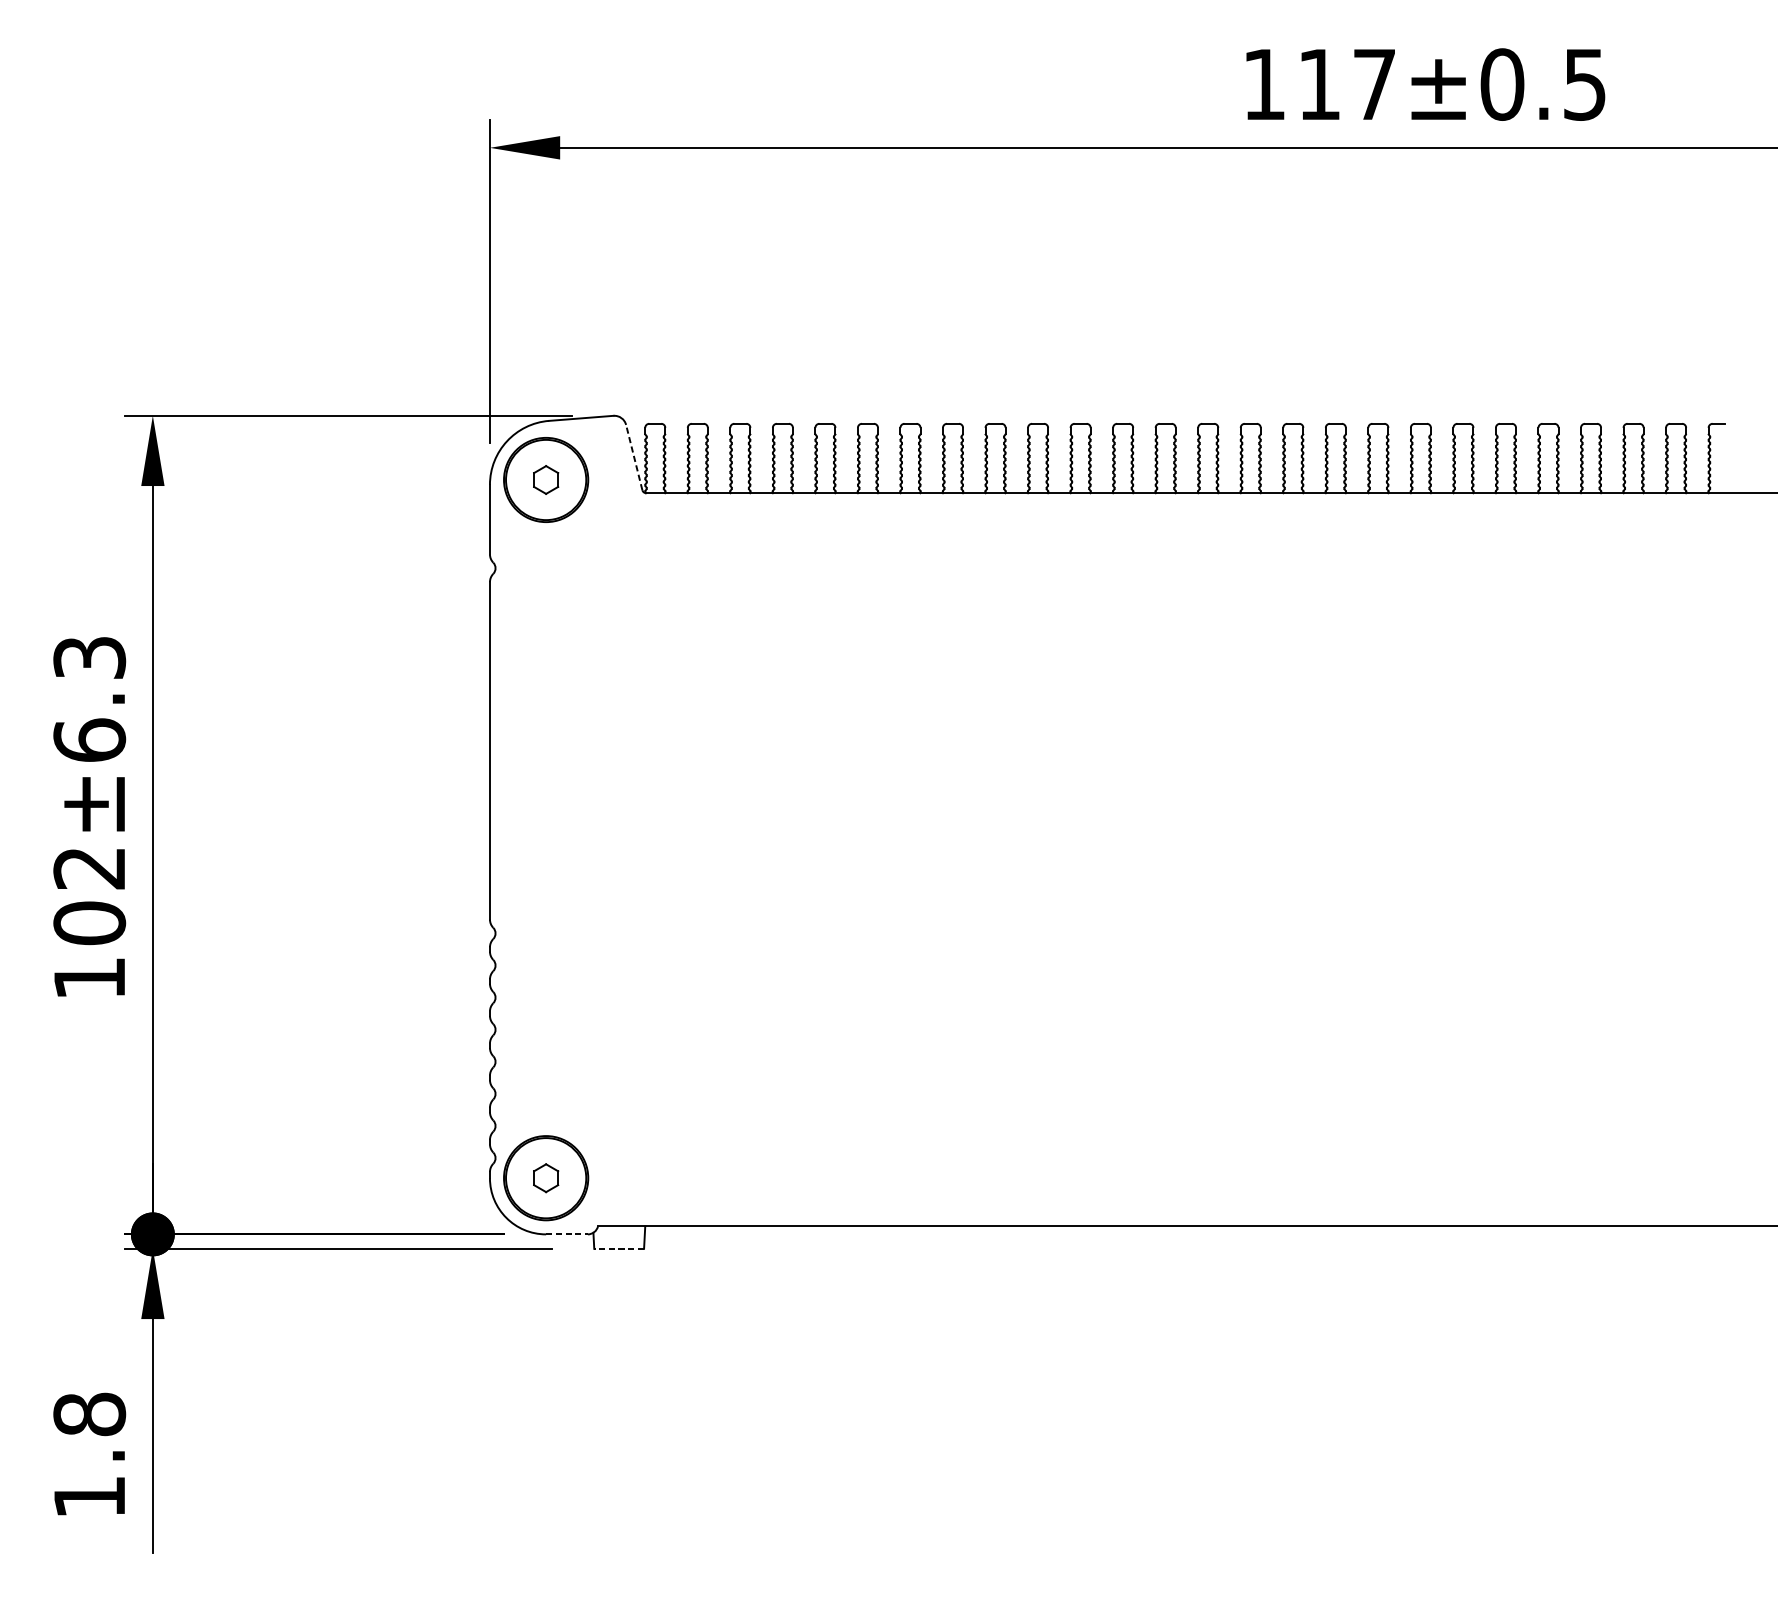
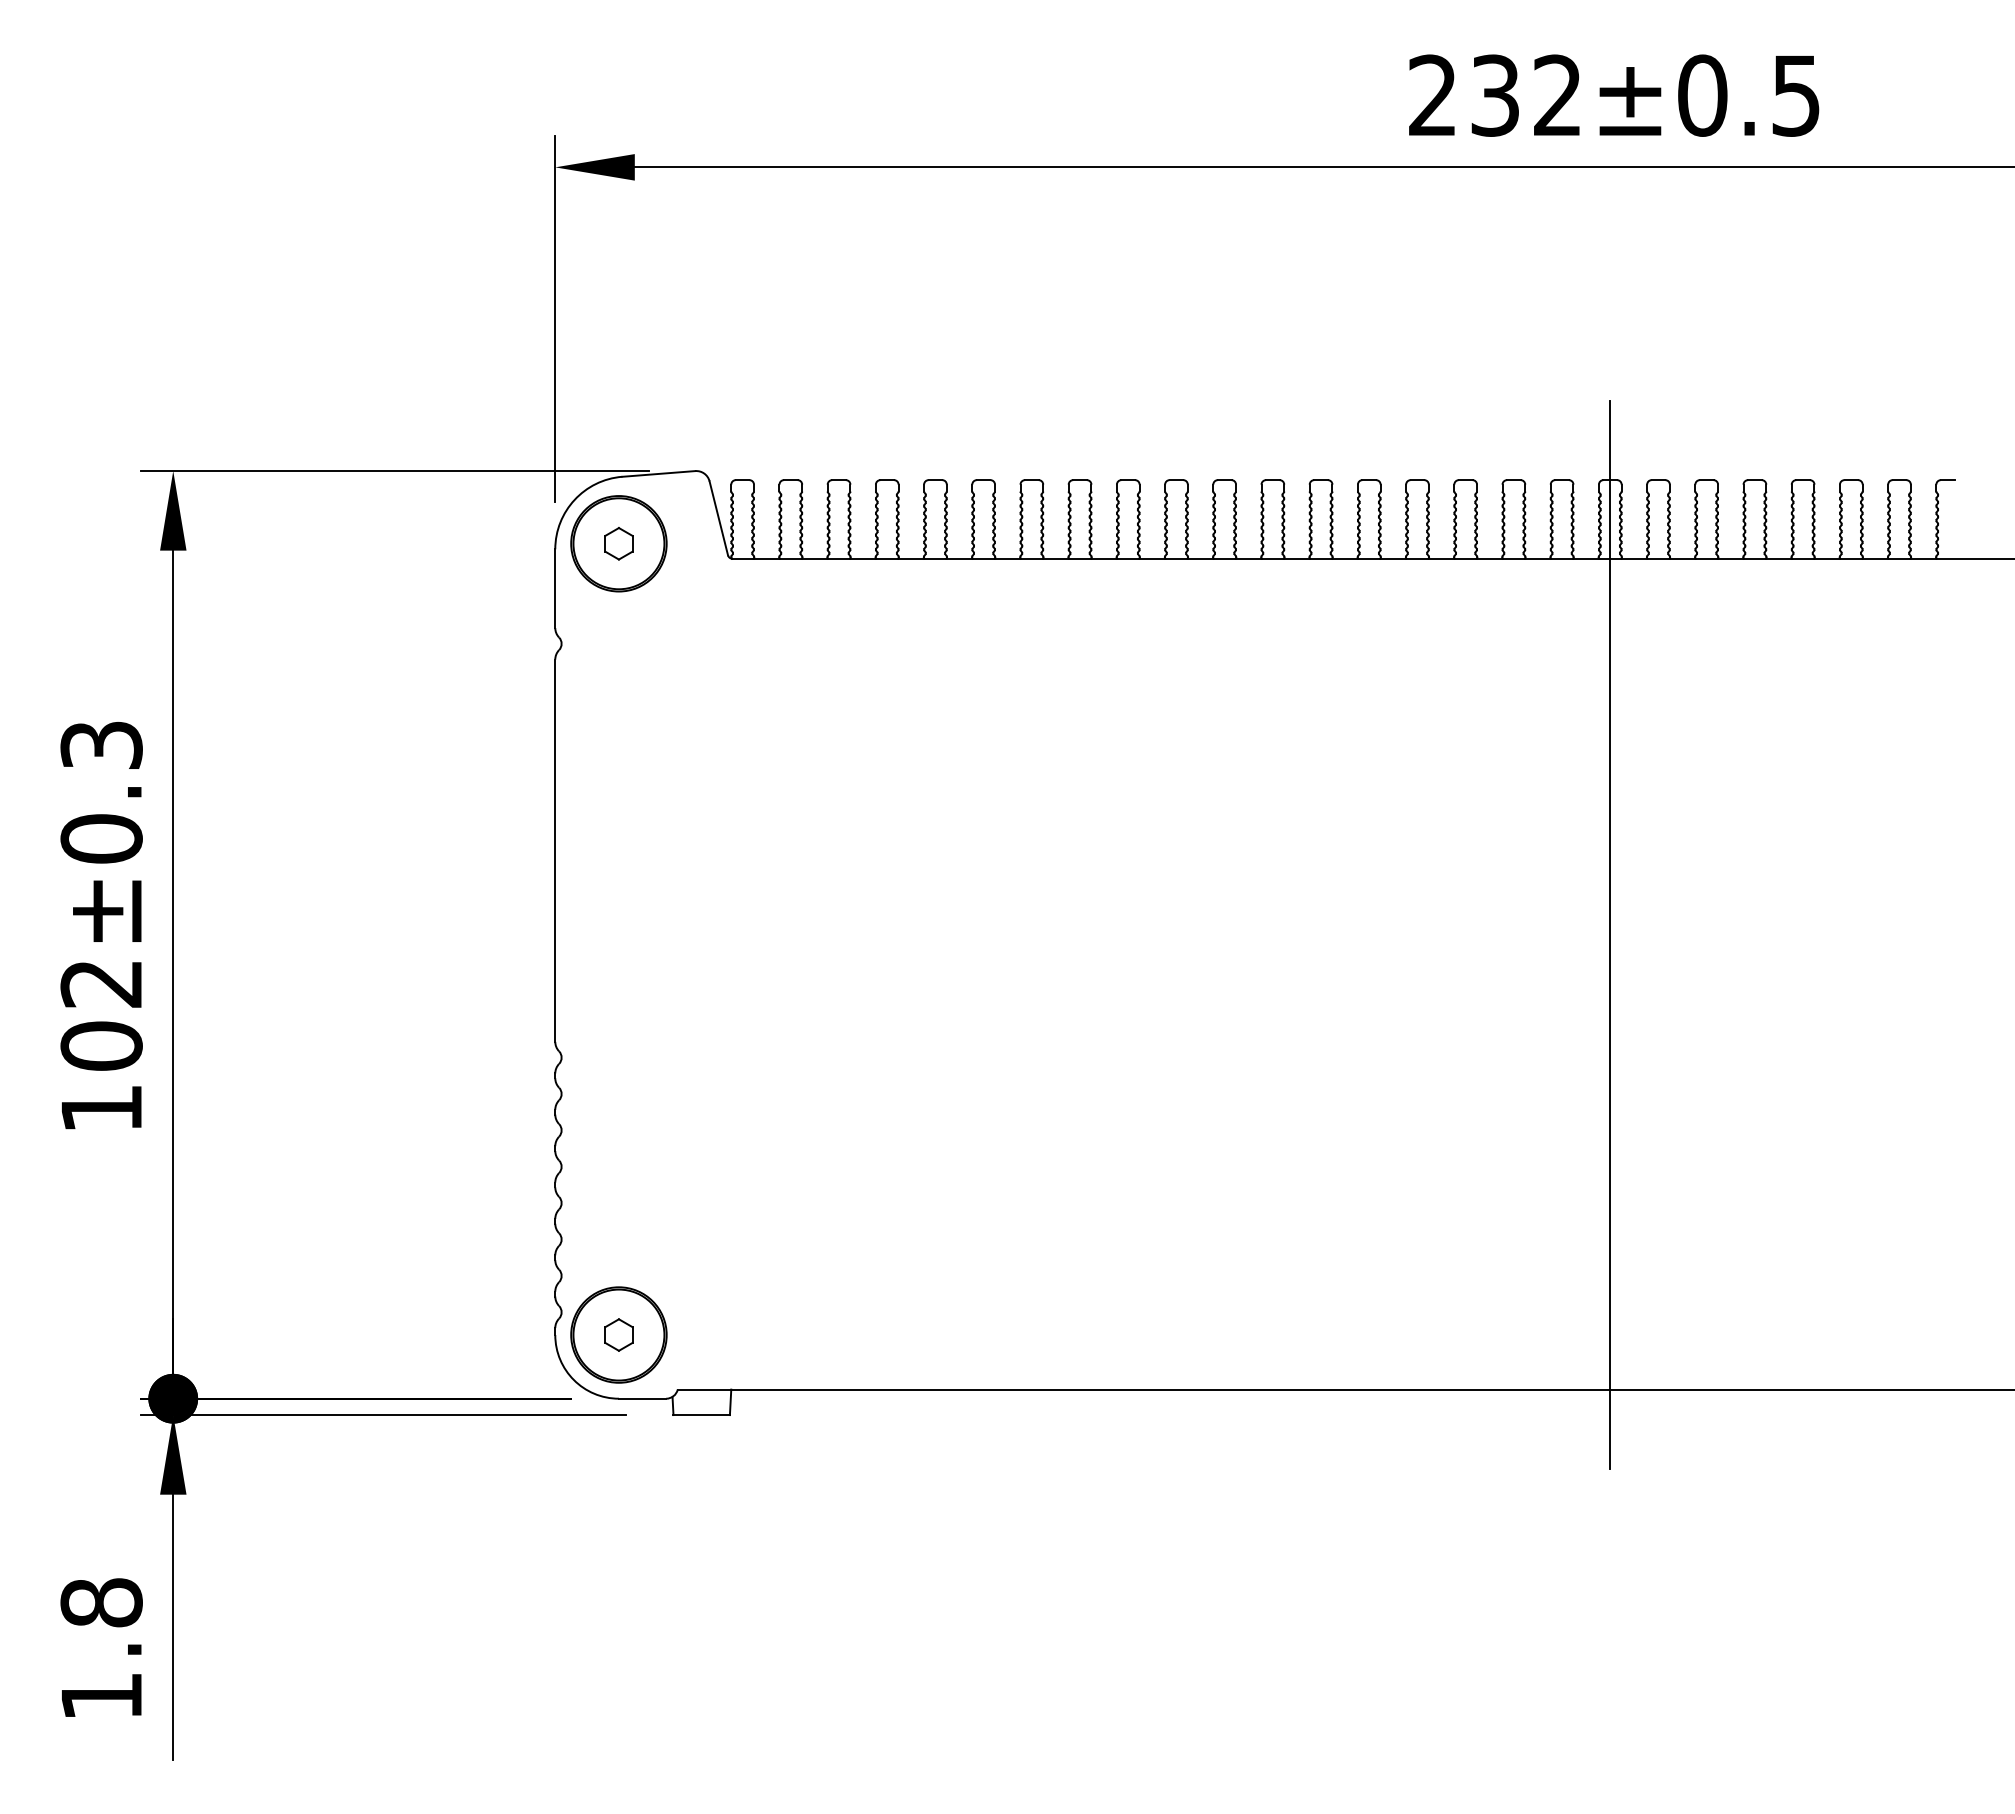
text: (1318, 84) -> (1494, 95), 117±0.5 -> 232±0.5
line: (633, 456) -> (718, 517), dashed -> solid
text: (89, 740) -> (101, 838), 102±6.3 -> 102±0.3
line: (1421, 824) -> (1610, 934), added
line: (566, 1234) -> (642, 1398), dashed -> solid
line: (618, 1249) -> (701, 1415), dashed -> solid

